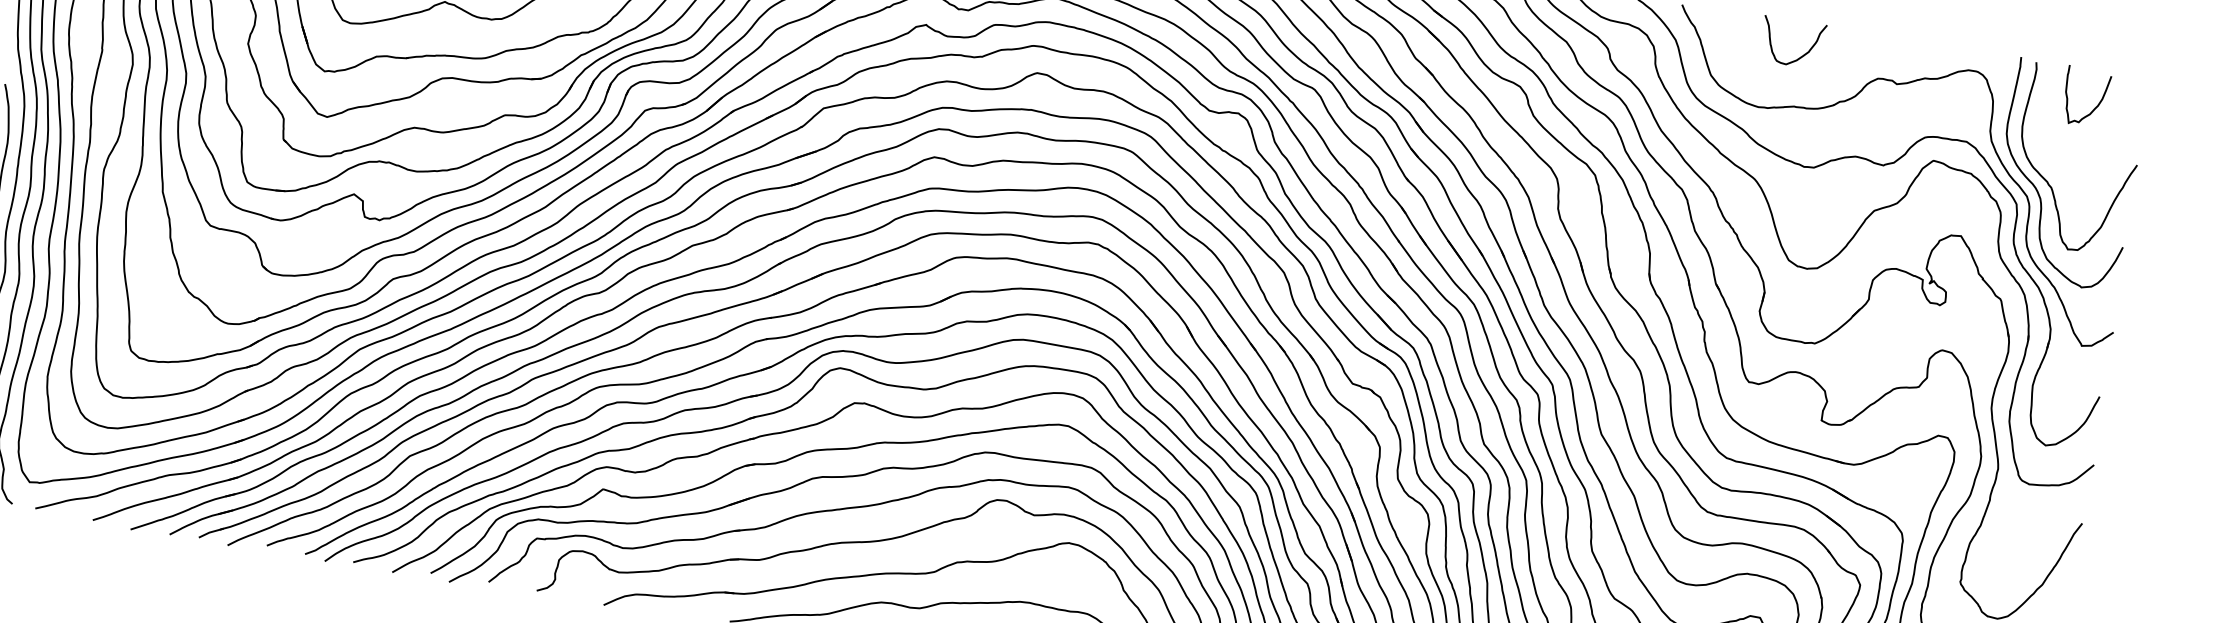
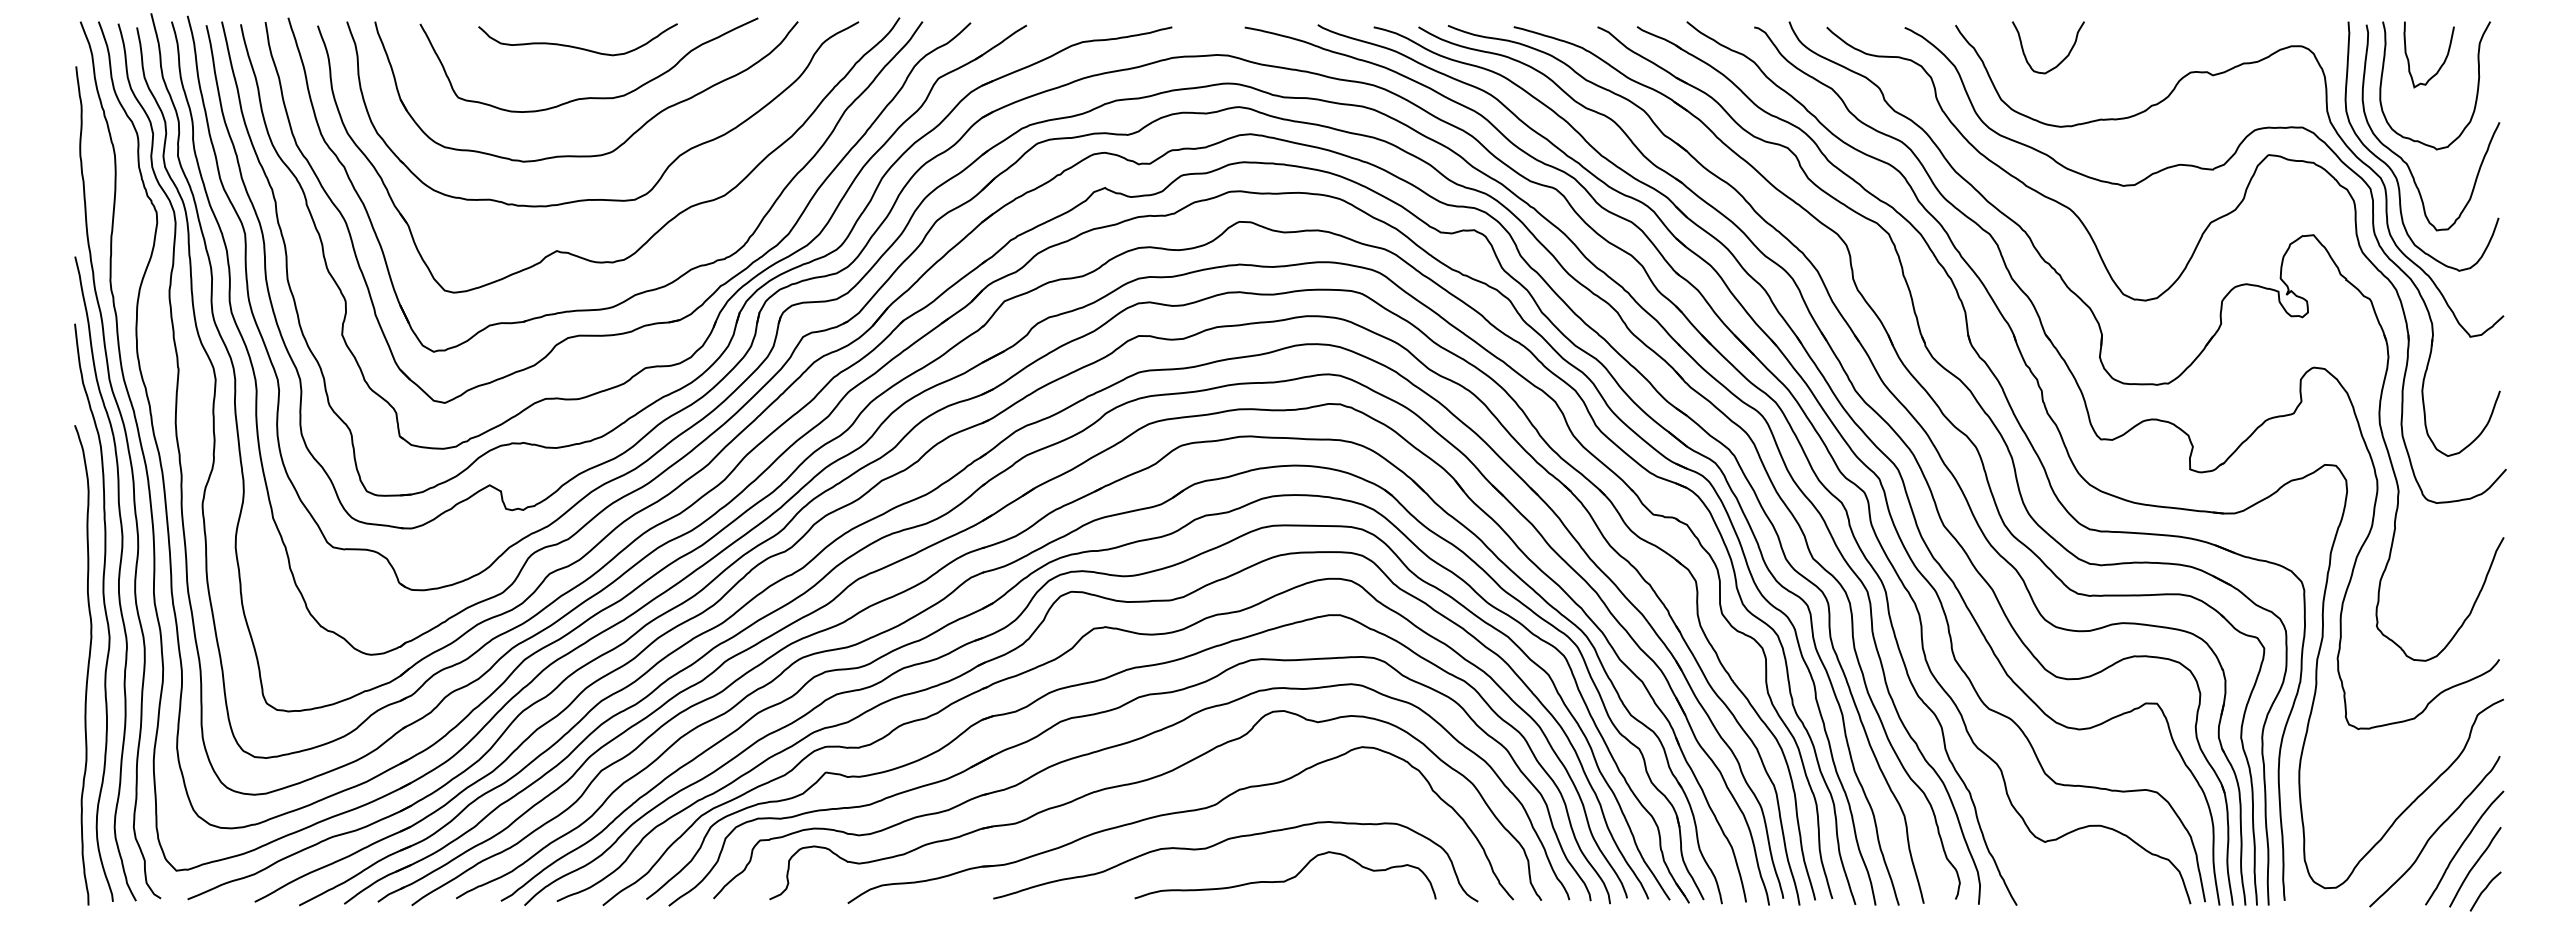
curve: (1802, 55) -> (2061, 60), moved
curve: (2121, 135) -> (2476, 91), added

